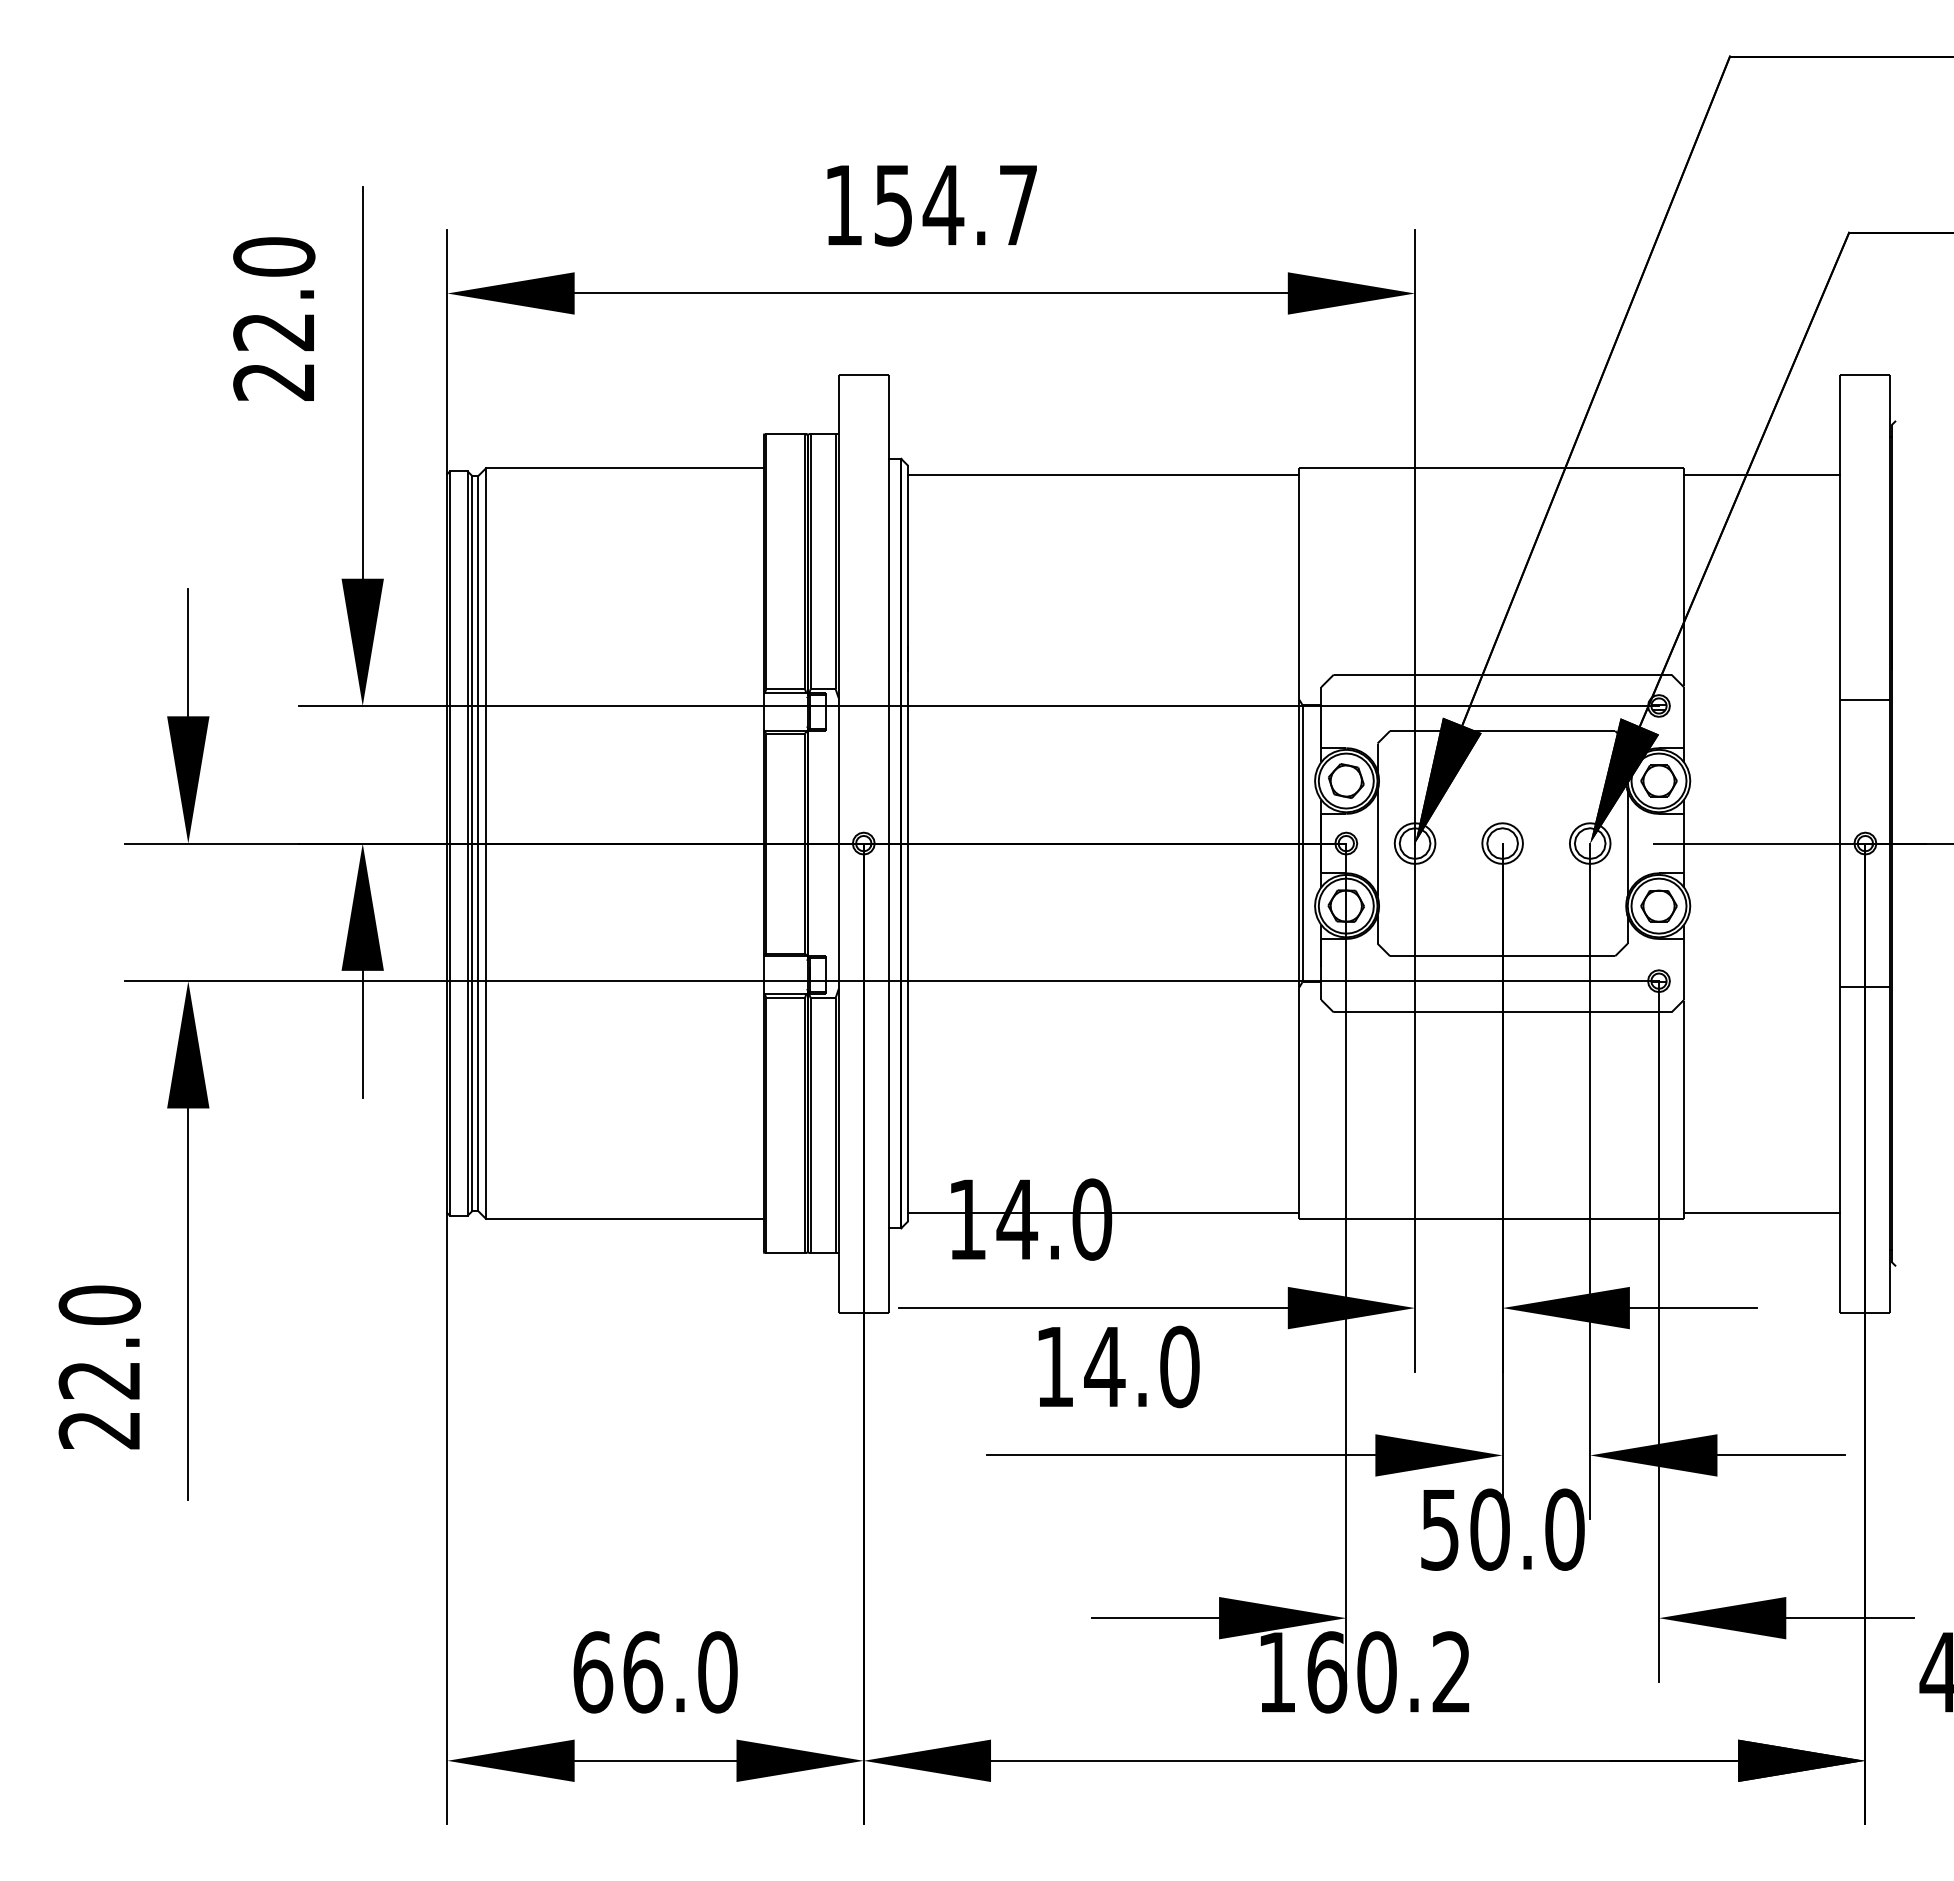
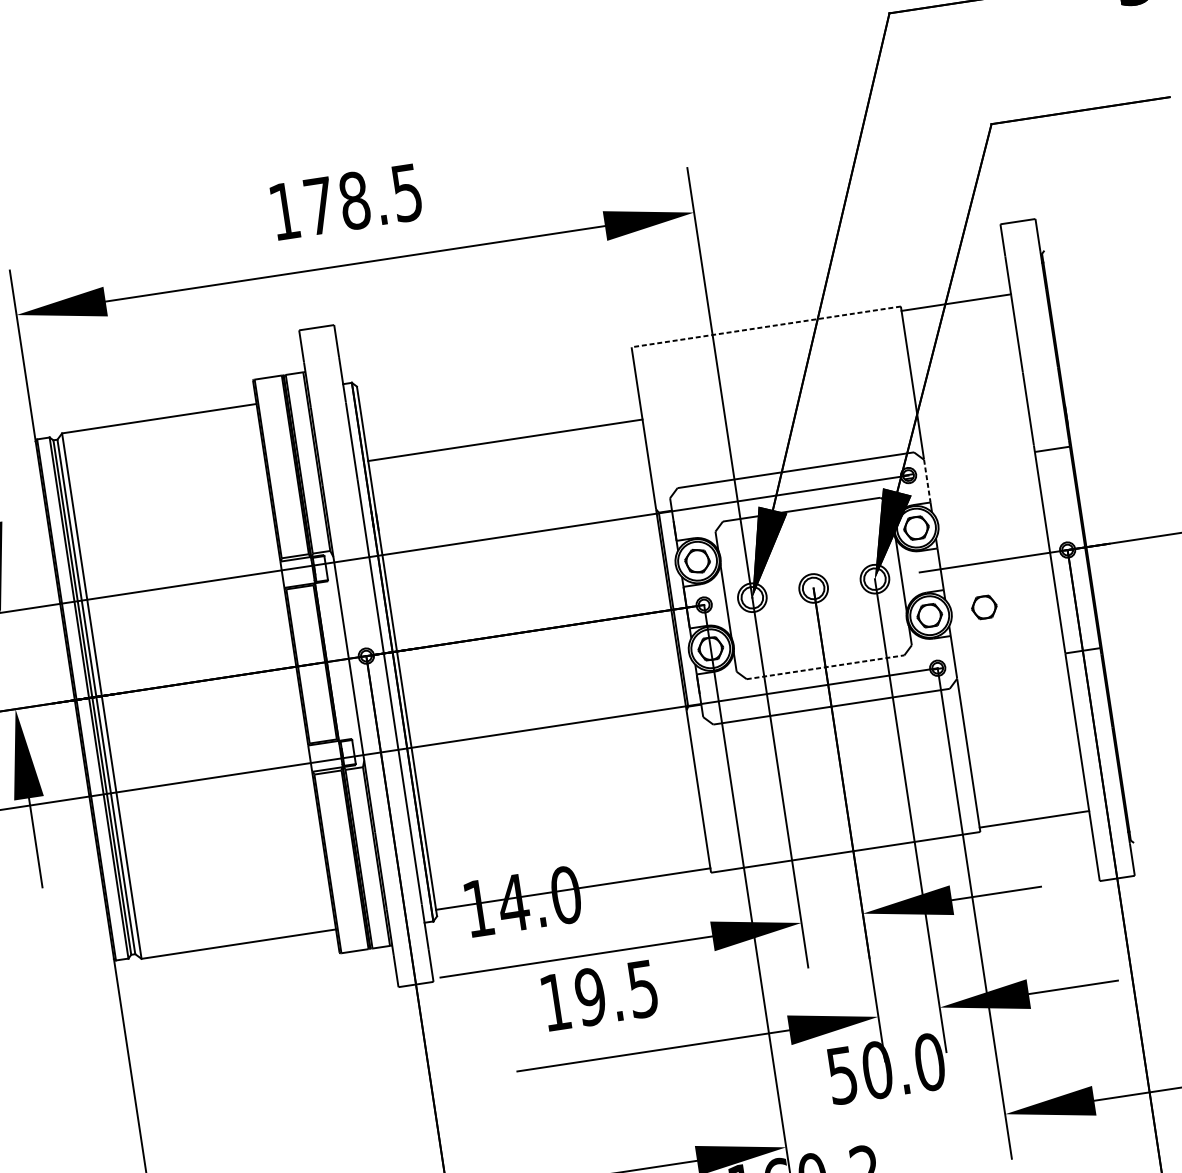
text: (955, 205) -> (363, 199), 154.7 -> 178.5
line: (1491, 468) -> (766, 327), solid -> dashed
line: (1103, 474) -> (505, 440), moved
line: (1684, 718) -> (927, 481), solid -> dashed
part: (1736, 905) -> (983, 607), added
line: (1502, 956) -> (825, 667), solid -> dashed
text: (1141, 1366) -> (616, 992), 14.0 -> 19.5

